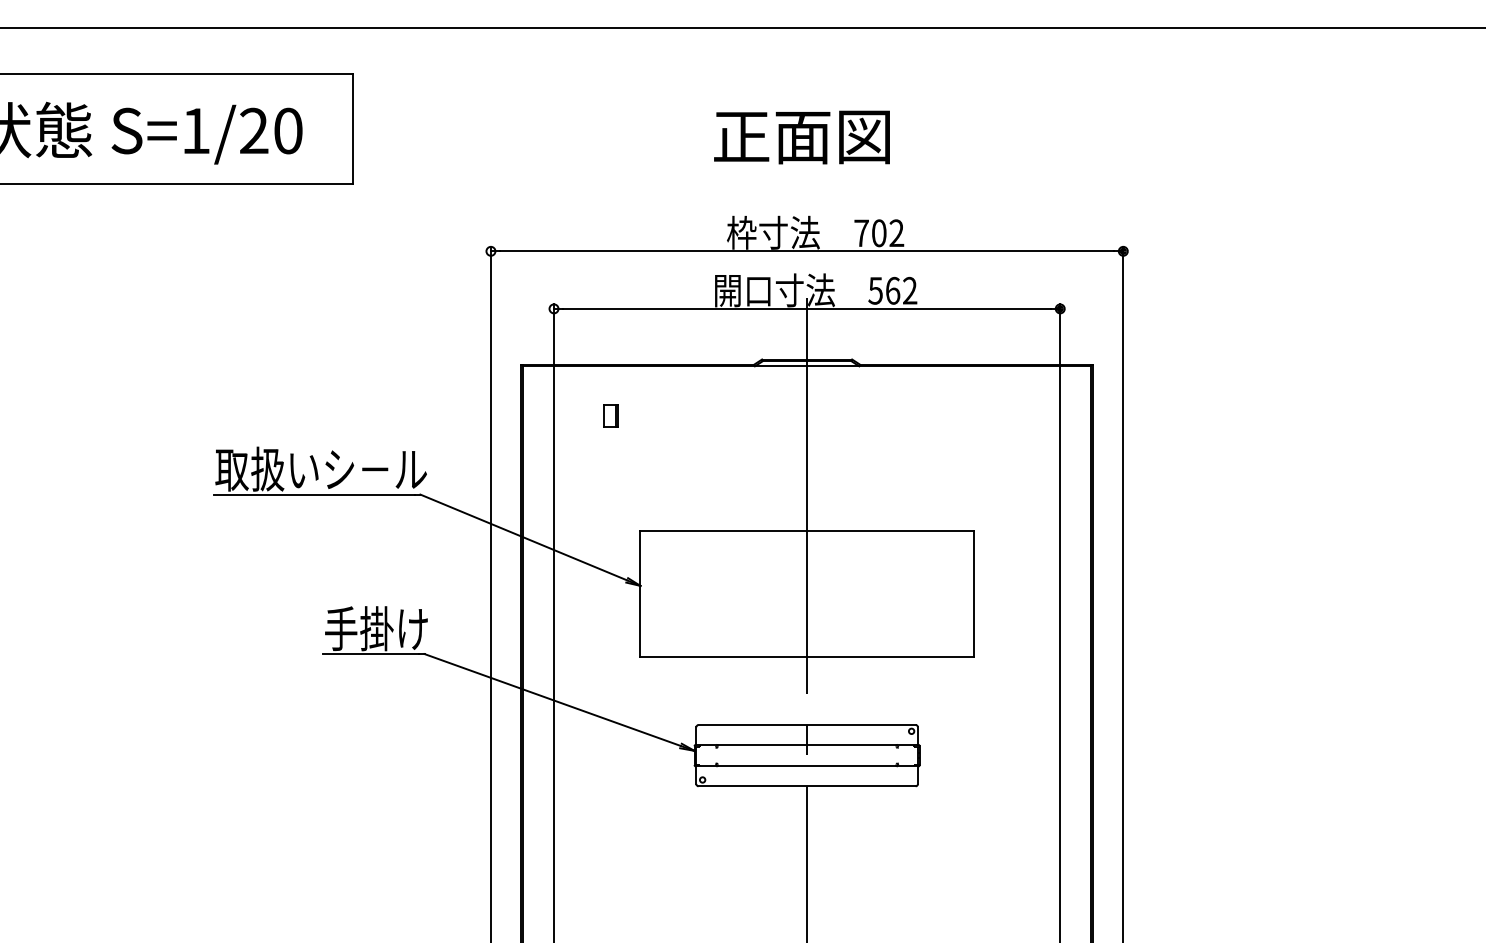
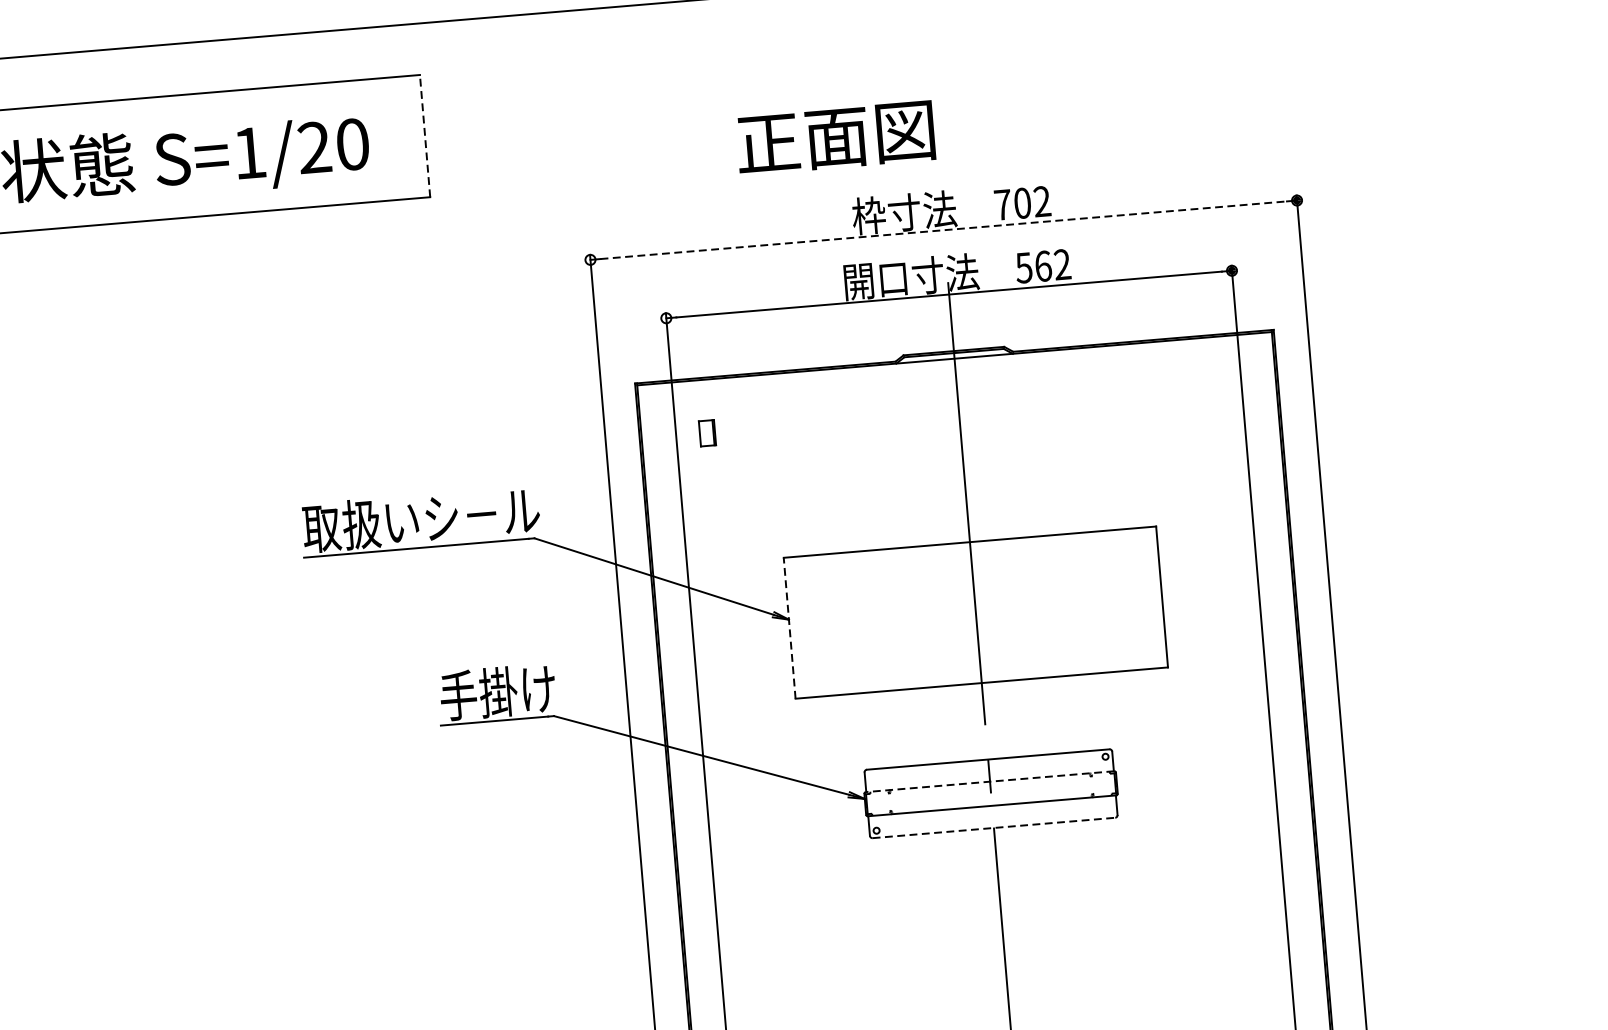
line: (353, 128) -> (425, 135), solid -> dashed
text: (801, 137) -> (835, 138), moved
line: (807, 251) -> (944, 230), solid -> dashed
part: (610, 415) -> (706, 432), moved
line: (640, 593) -> (789, 628), solid -> dashed
line: (806, 744) -> (989, 781), solid -> dashed
line: (807, 786) -> (994, 828), solid -> dashed

